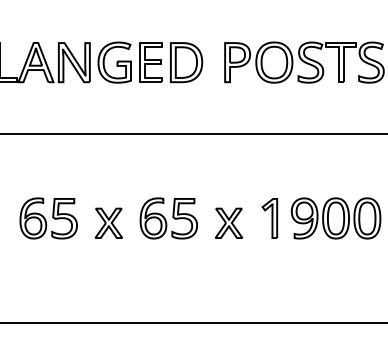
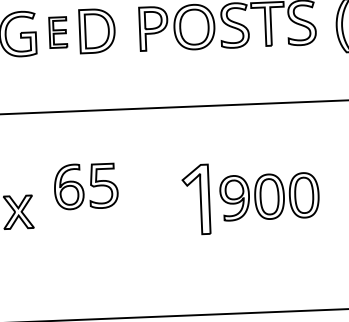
part: (150, 62) -> (57, 32), size x0.7
part: (168, 218) -> (85, 186), moved
part: (269, 218) -> (195, 199), size x1.6
part: (228, 222) -> (150, 206), removed

